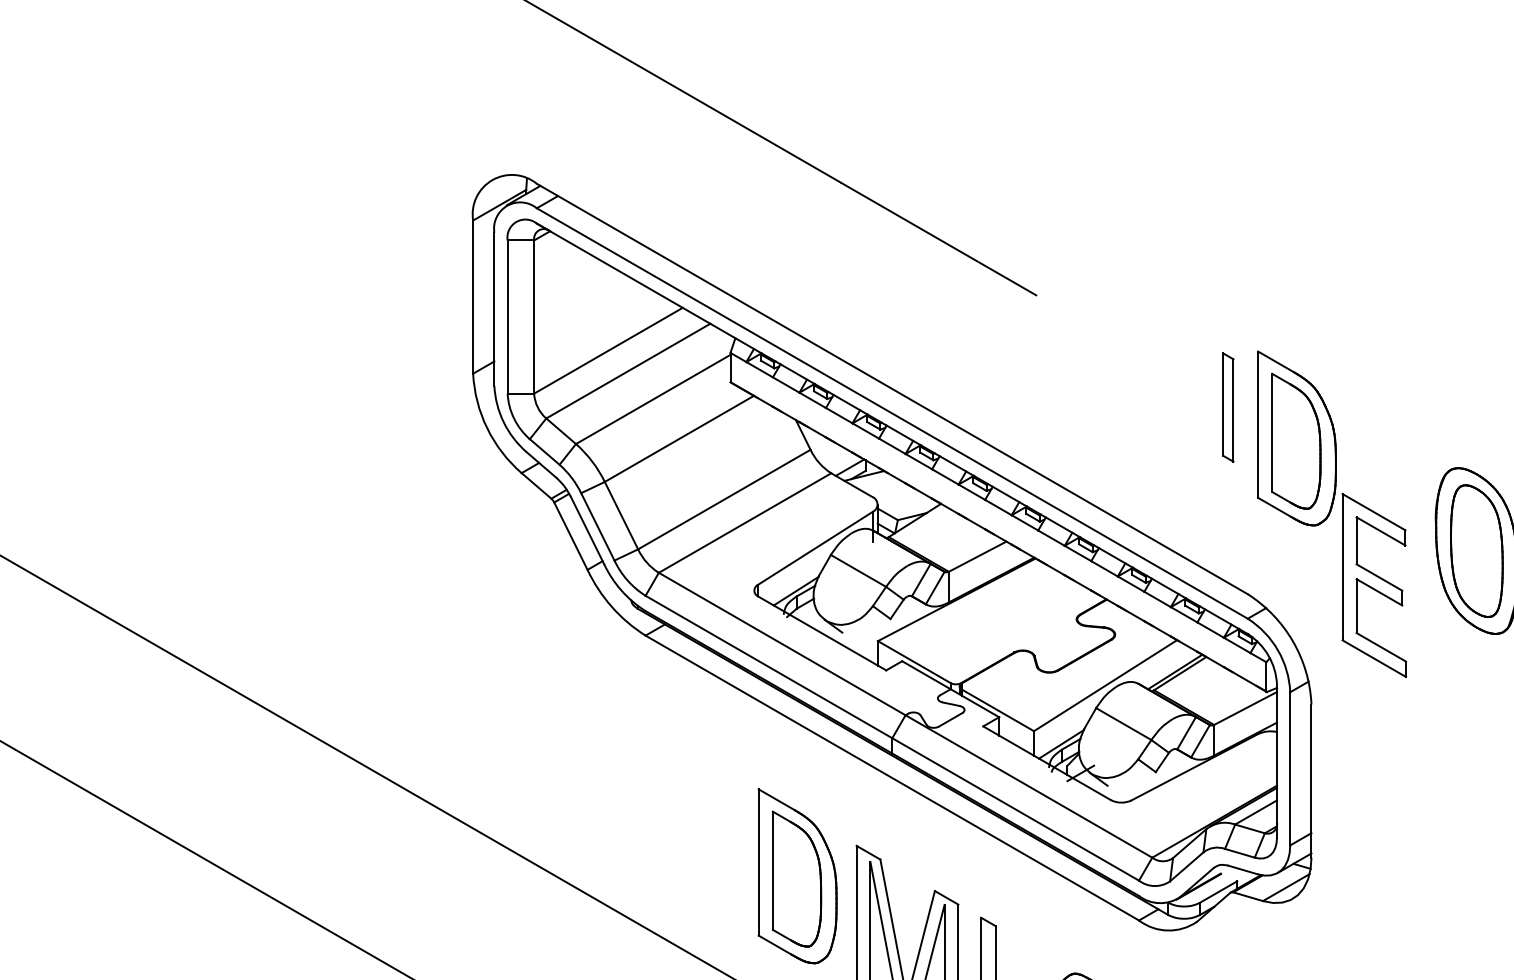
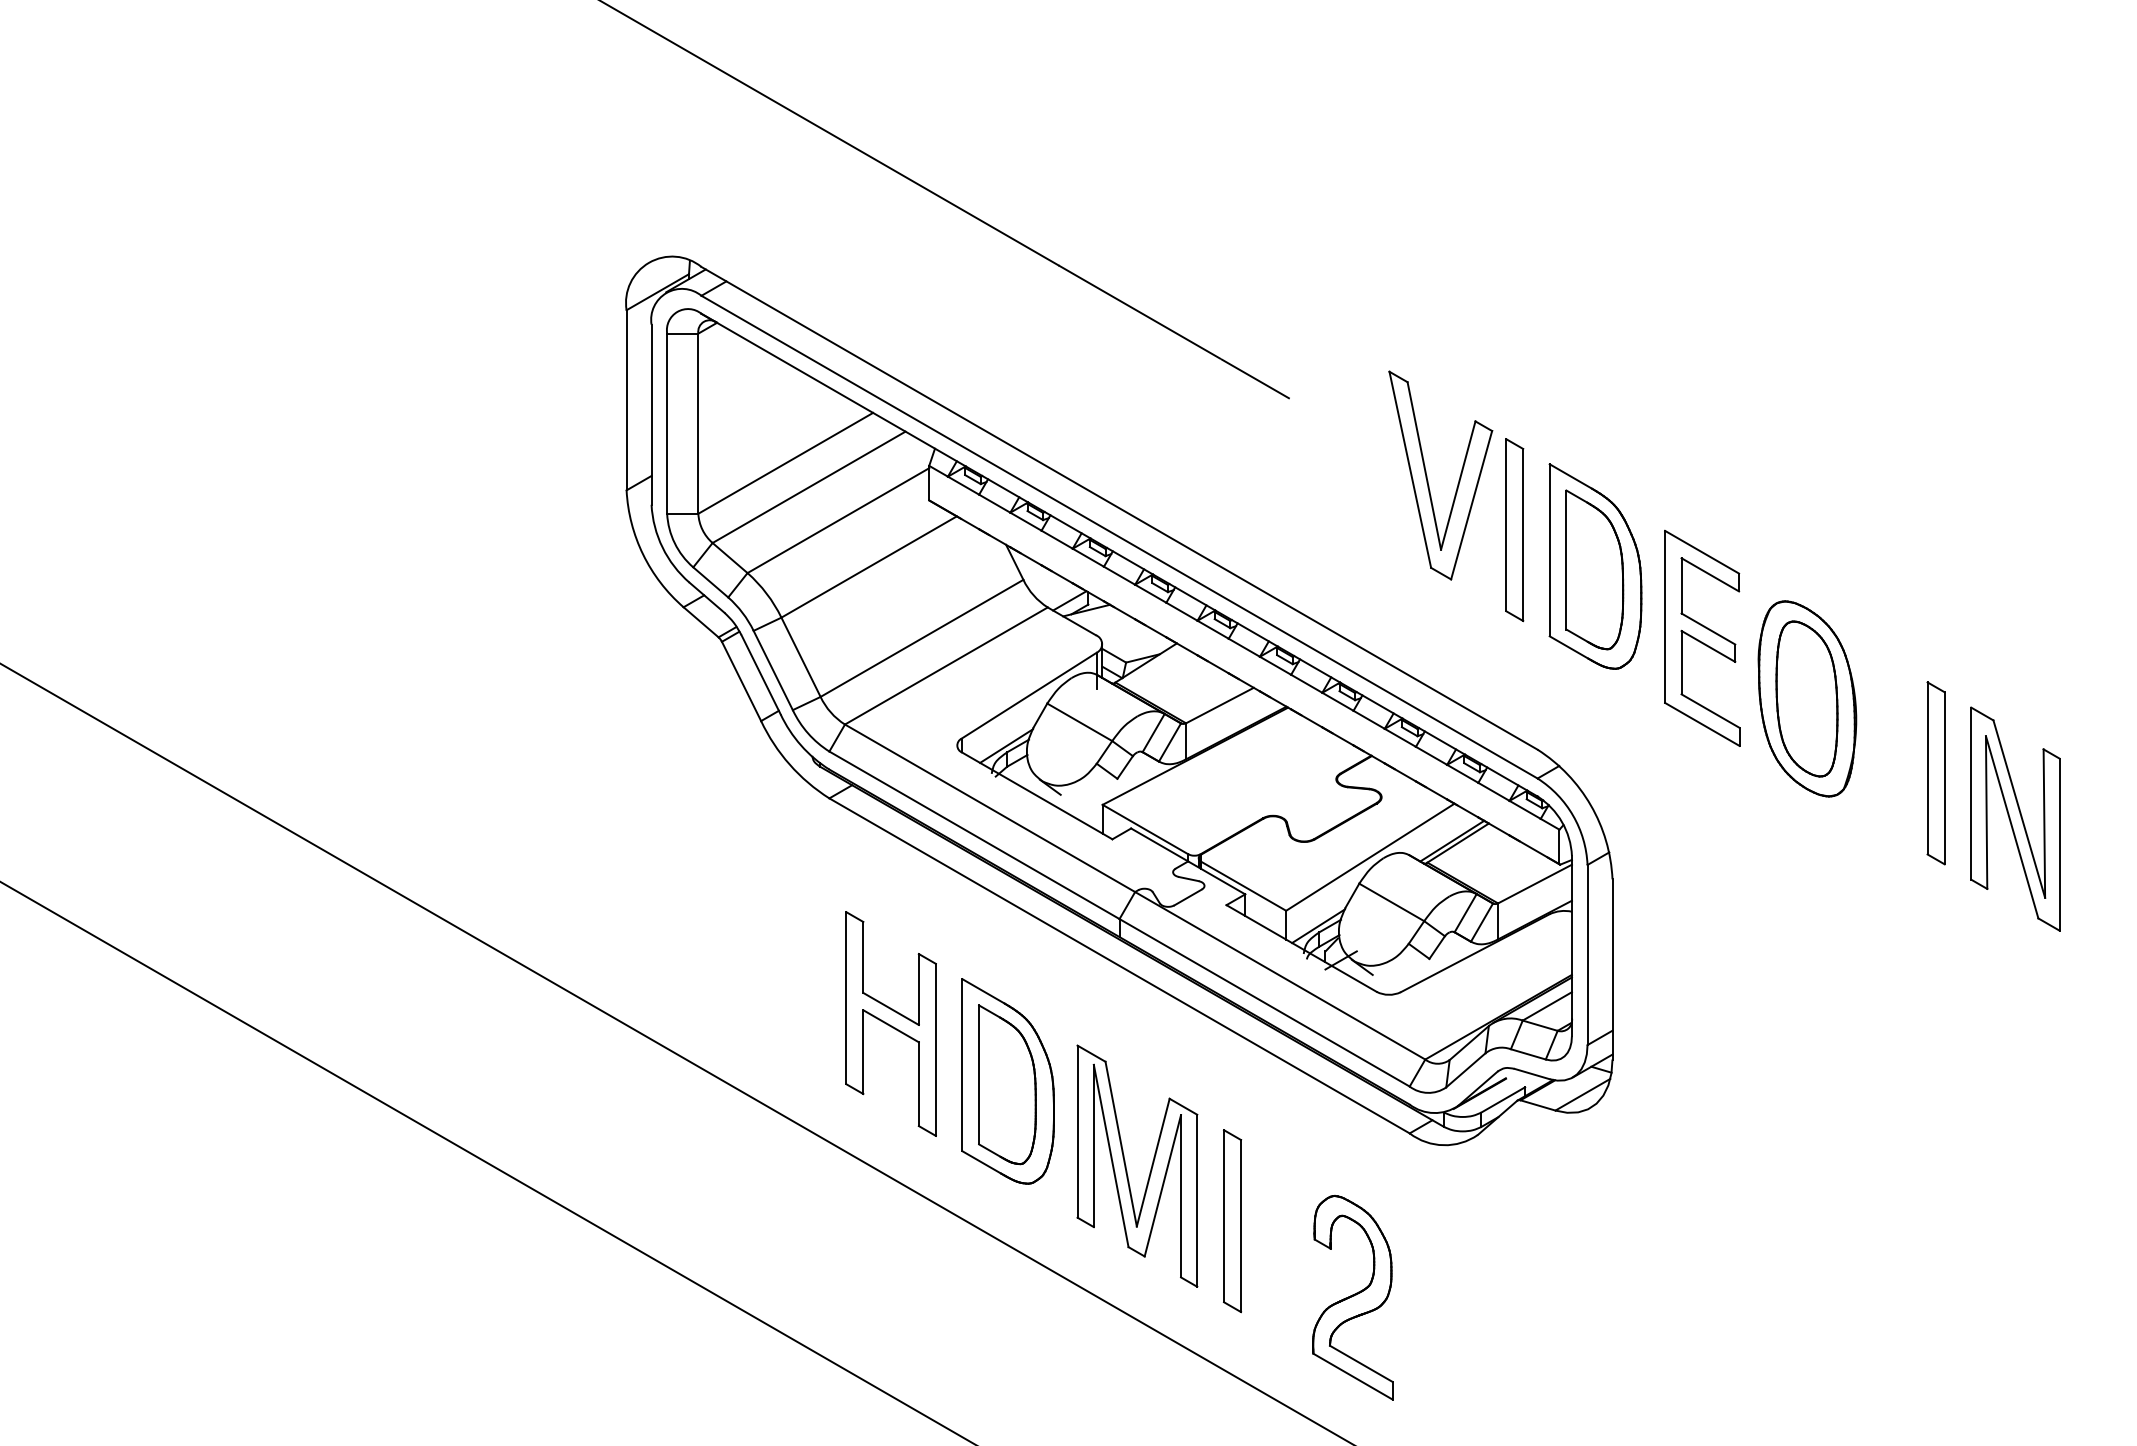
part: (1154, 361) -> (1427, 475), added
part: (1228, 407) -> (1514, 530), size x1.43
part: (1374, 584) -> (1702, 637), moved
part: (697, 827) -> (890, 1023), added

